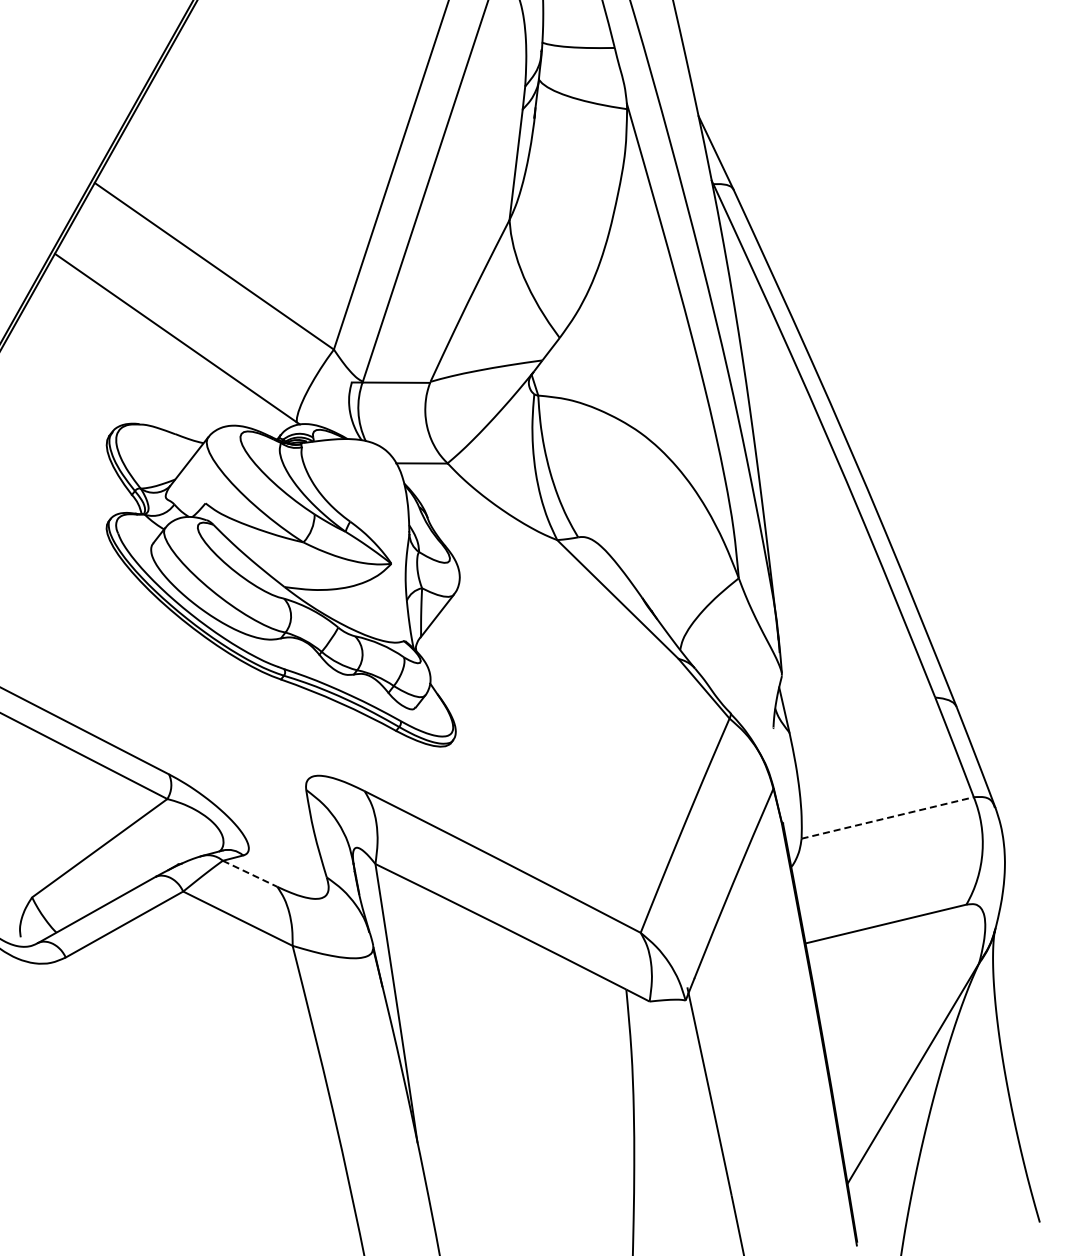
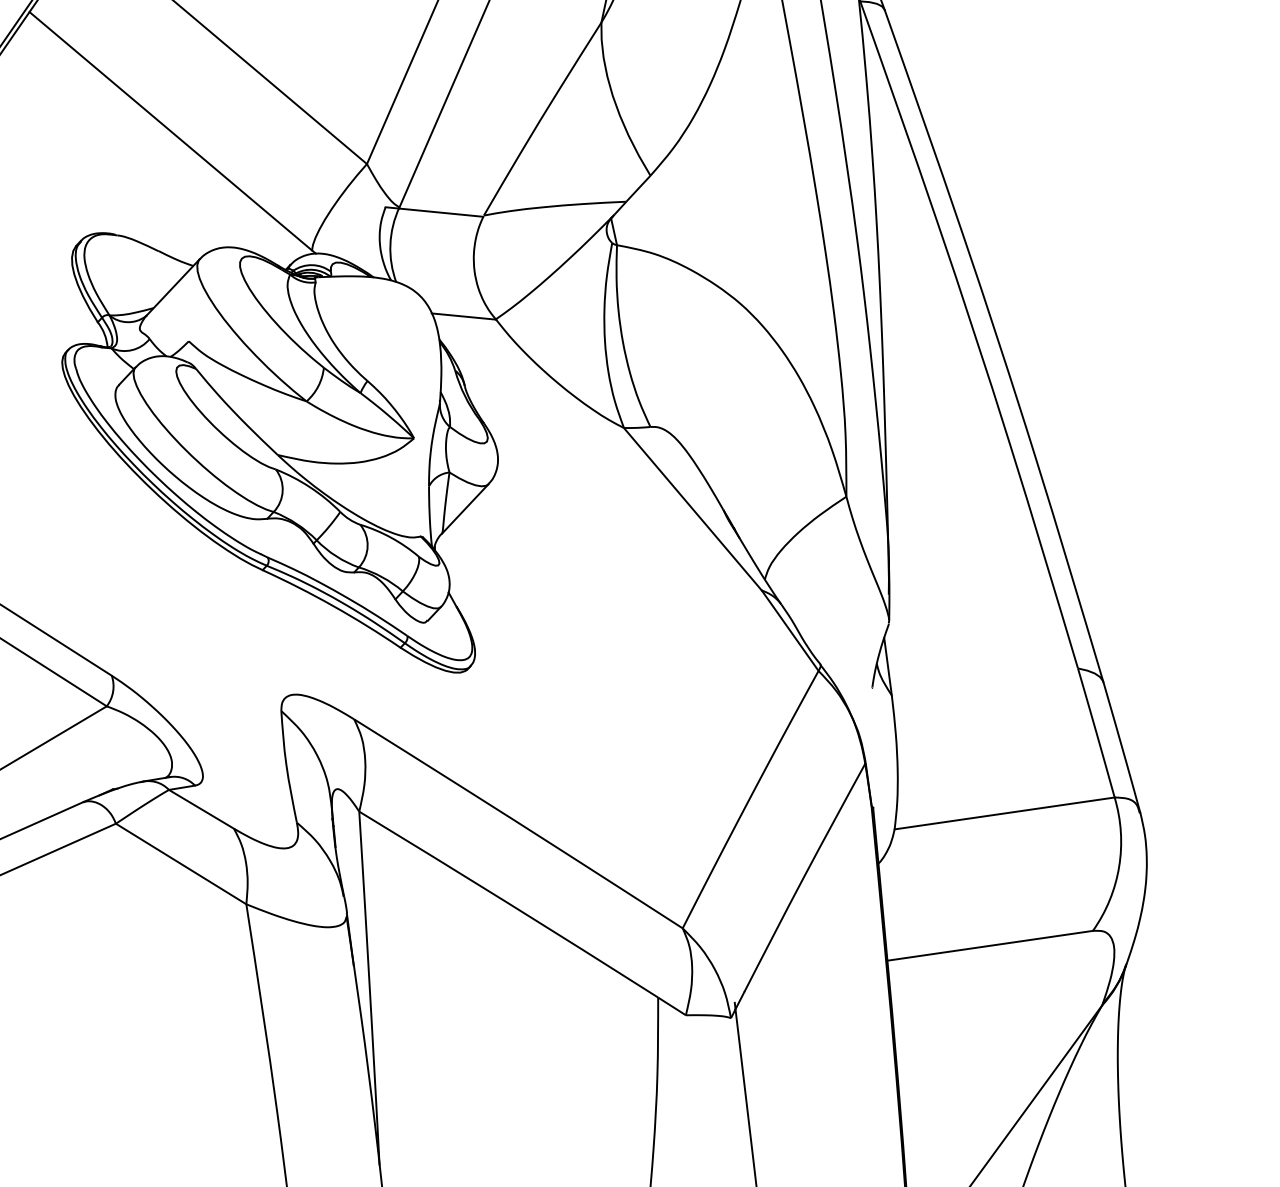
line: (887, 817) -> (1004, 812), dashed -> solid
line: (250, 874) -> (201, 810), dashed -> solid

